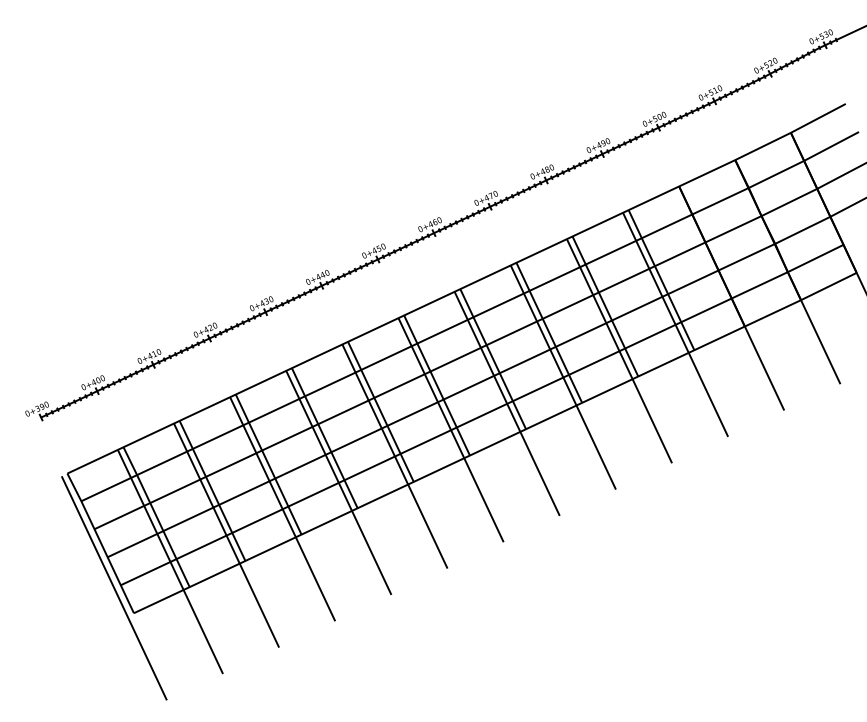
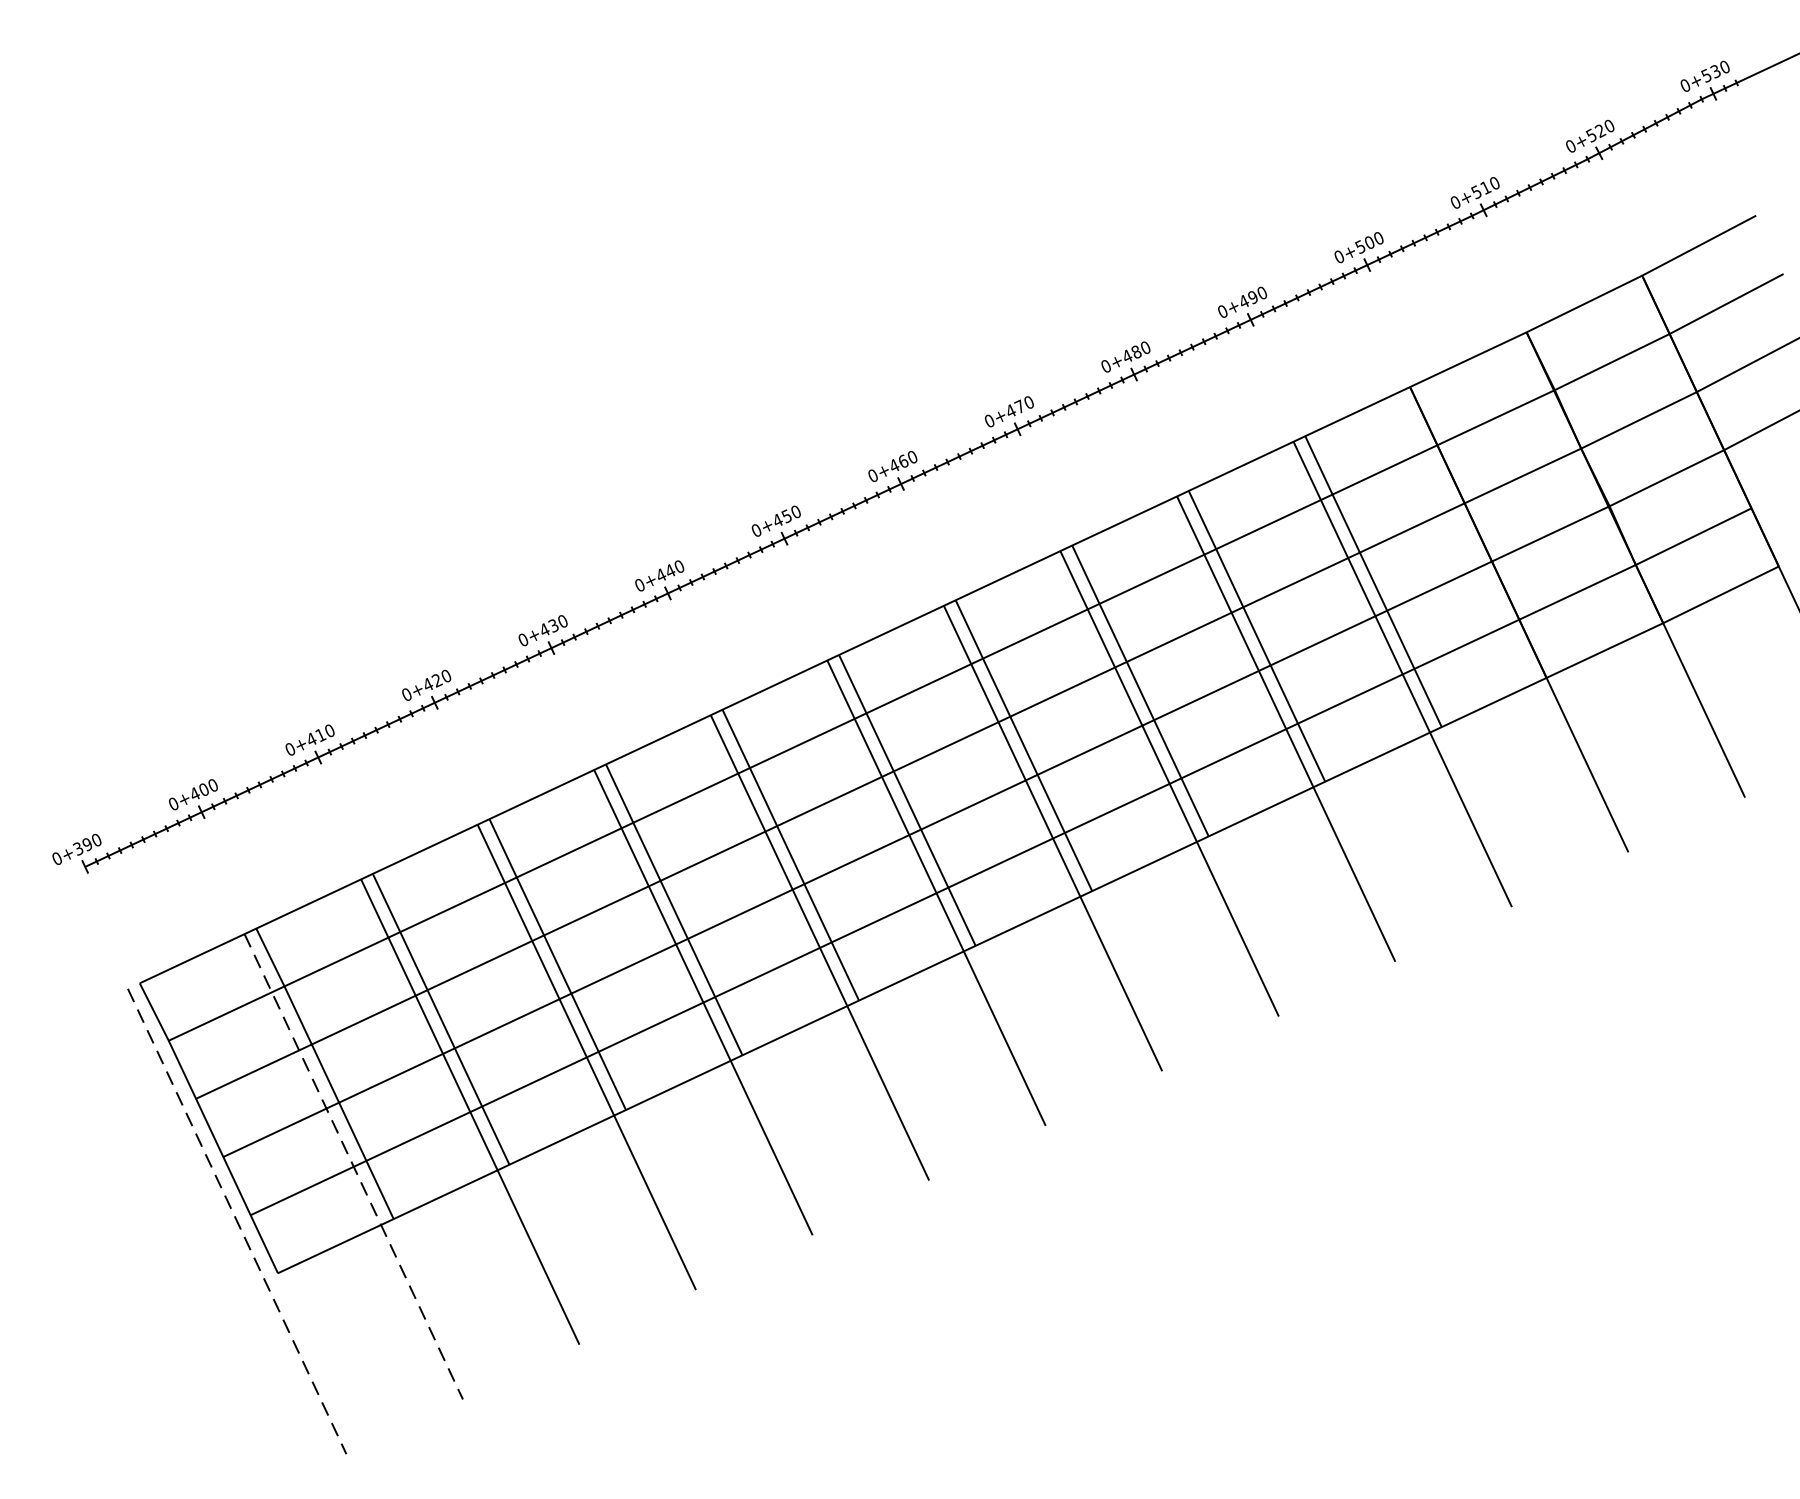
line: (170, 561) -> (353, 1165), solid -> dashed
line: (114, 588) -> (237, 1221), solid -> dashed

